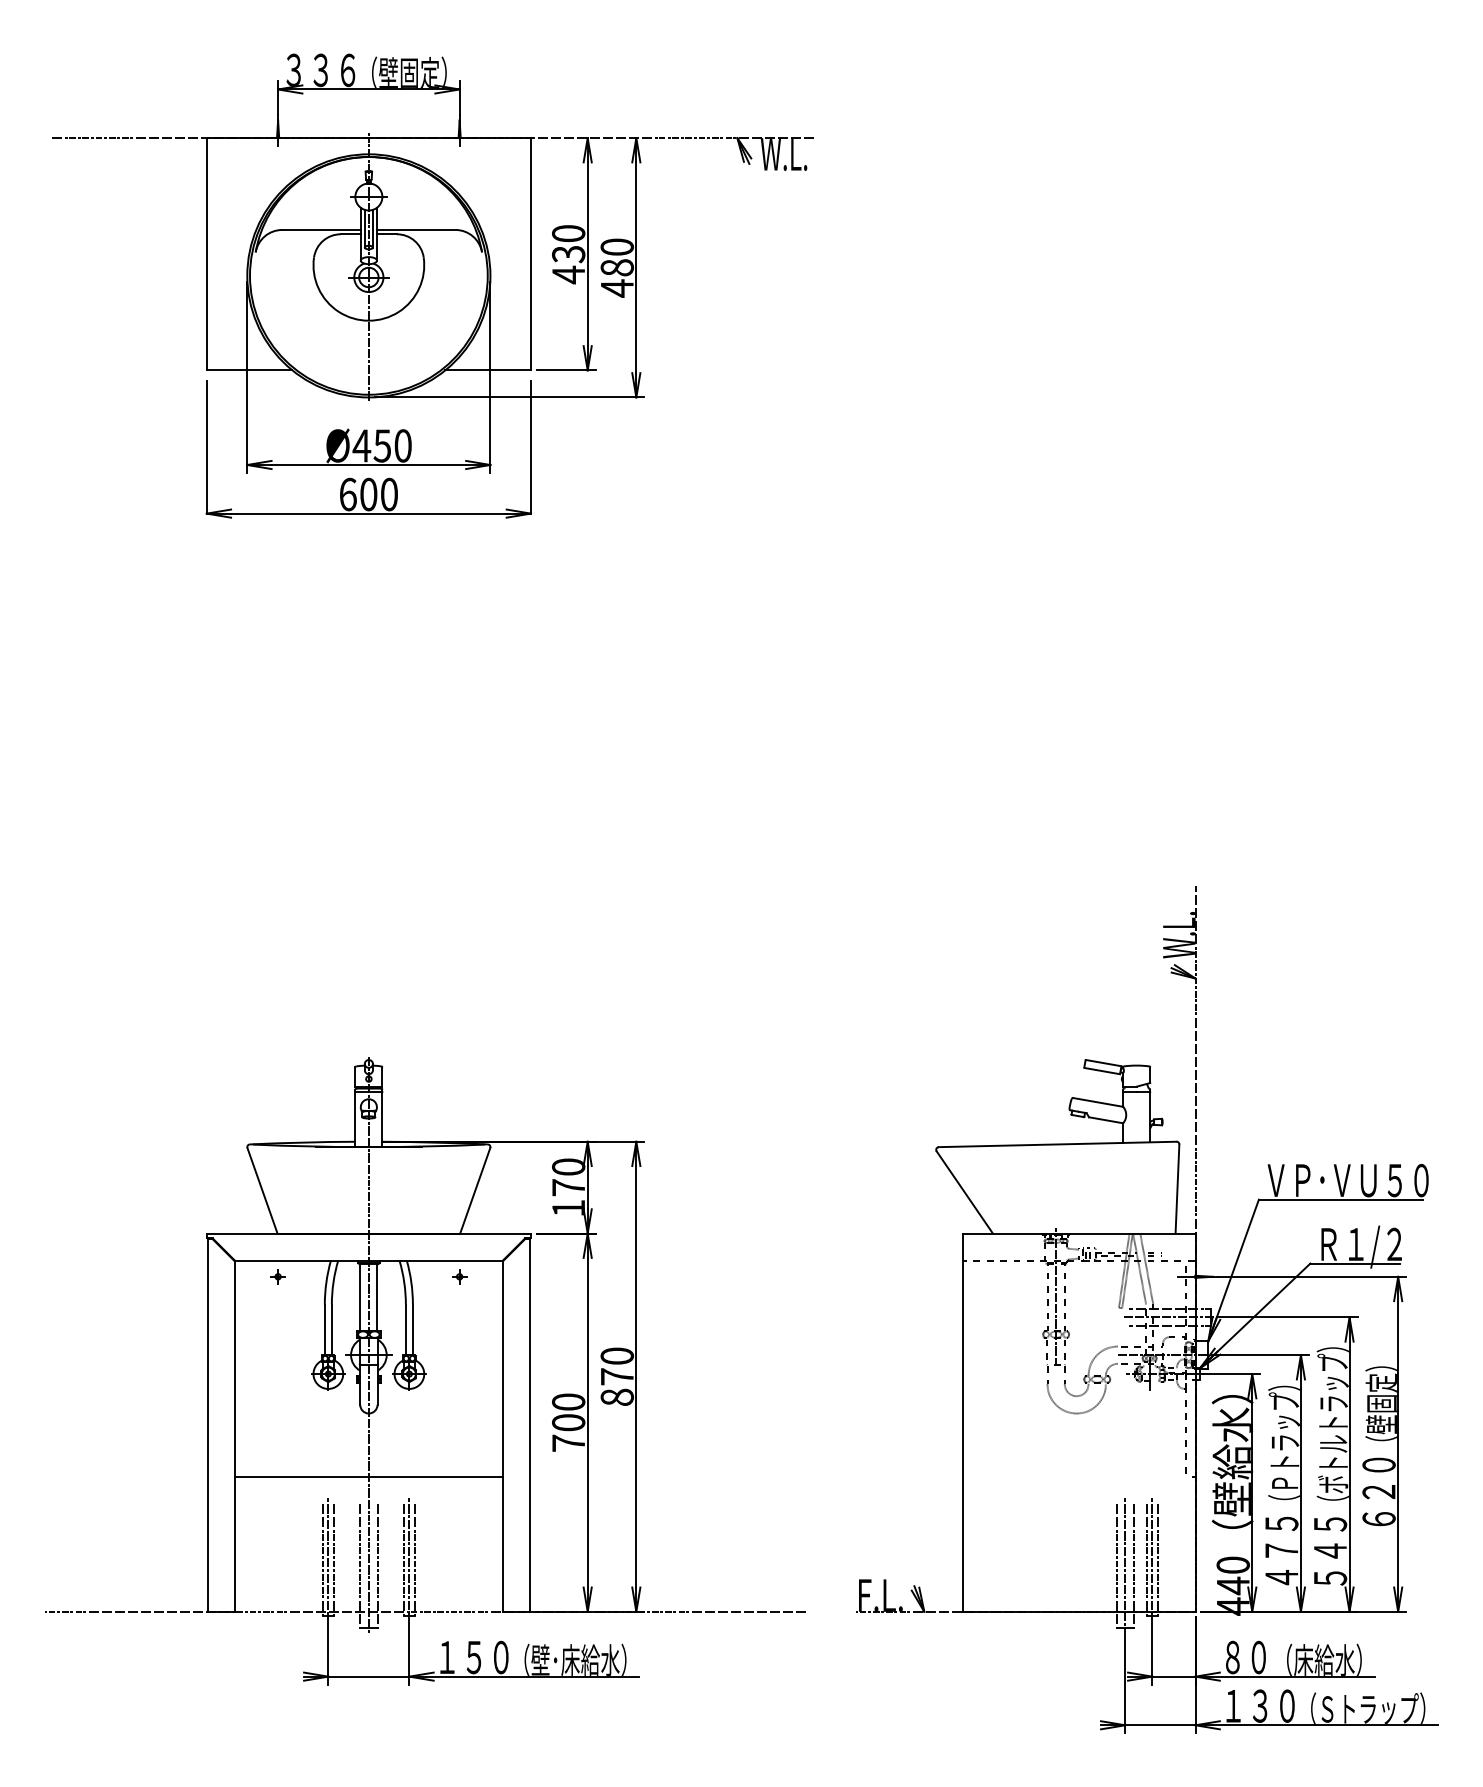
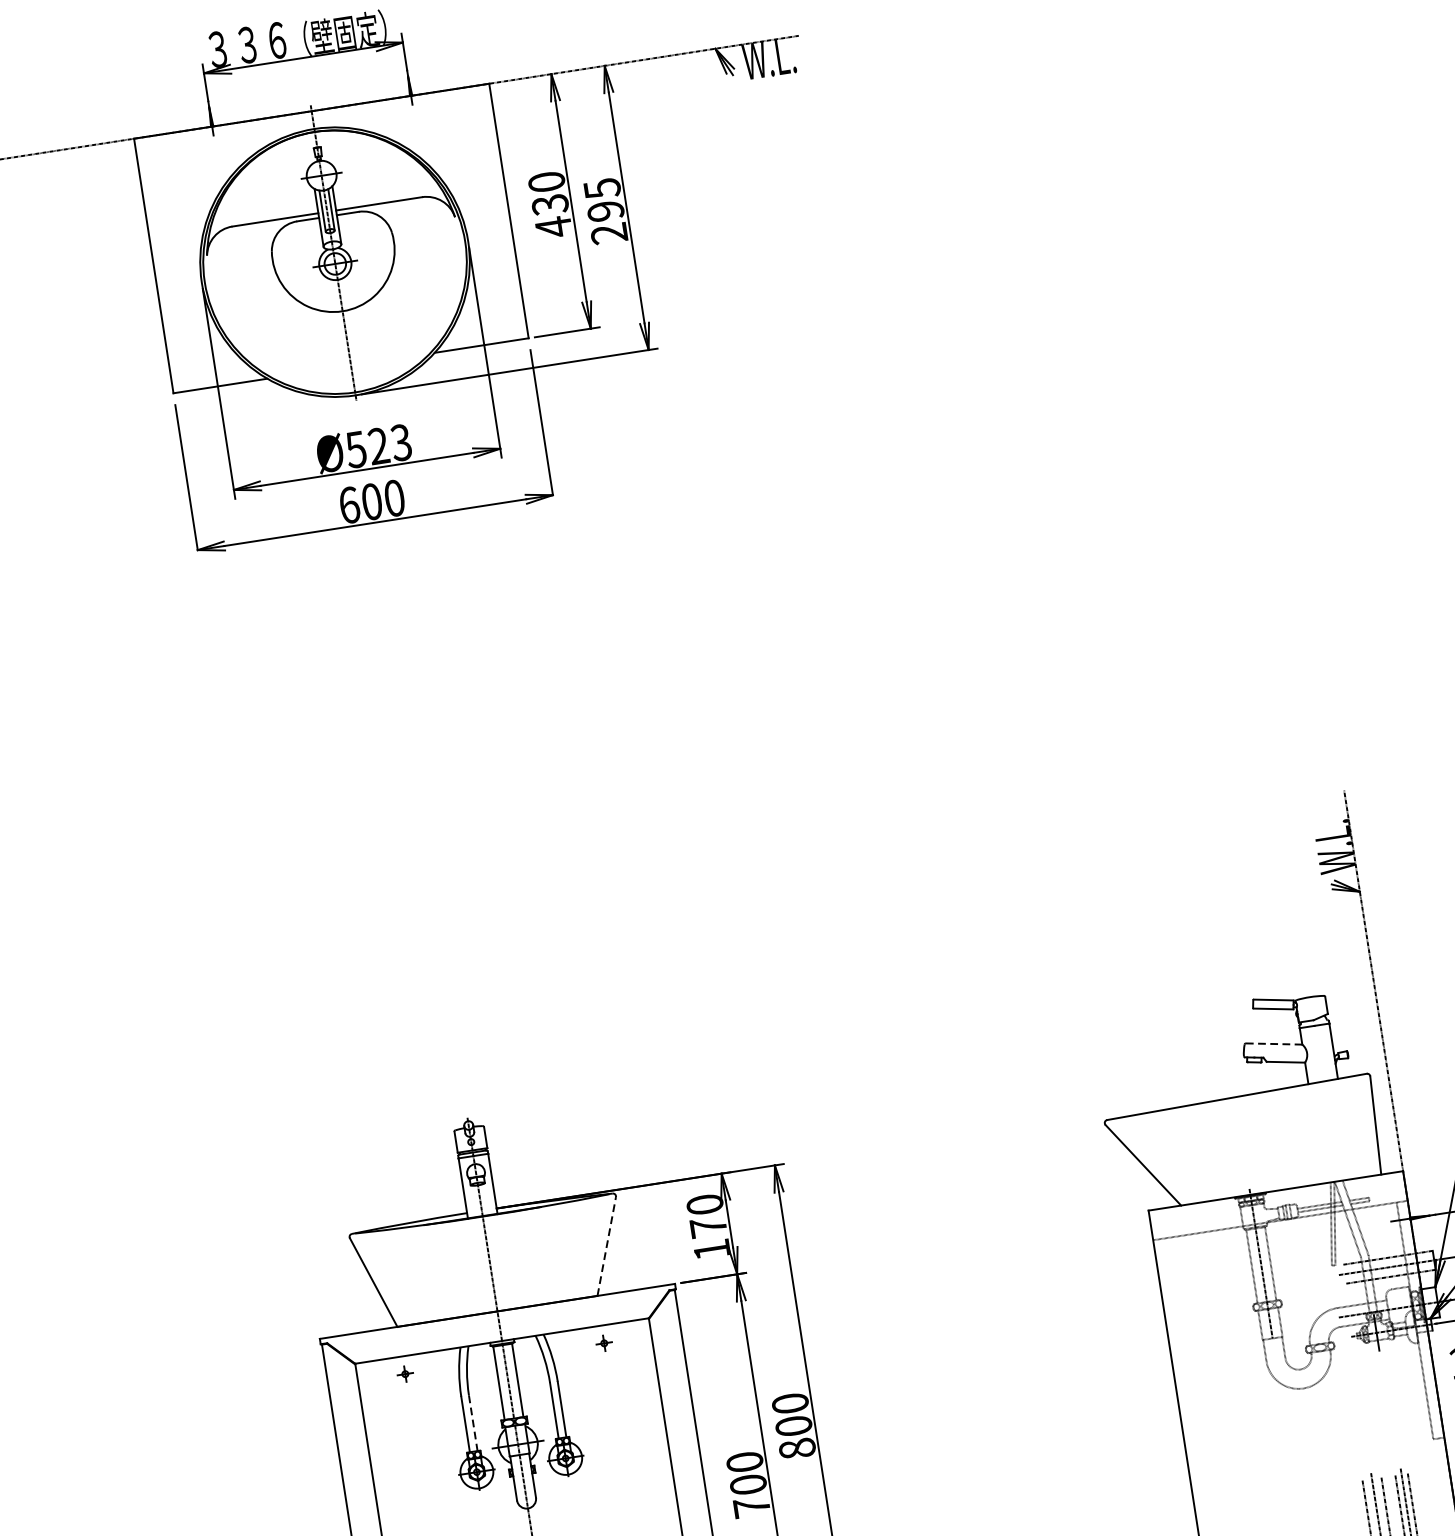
text: (616, 267) -> (604, 211), 480 -> 295
text: (381, 445) -> (377, 445), Ø450 -> Ø523
line: (1098, 1102) -> (1274, 1044), solid -> dashed
line: (475, 1190) -> (606, 1246), solid -> dashed
line: (331, 1330) -> (472, 1423), solid -> dashed
text: (616, 1376) -> (792, 1425), 870 -> 800

